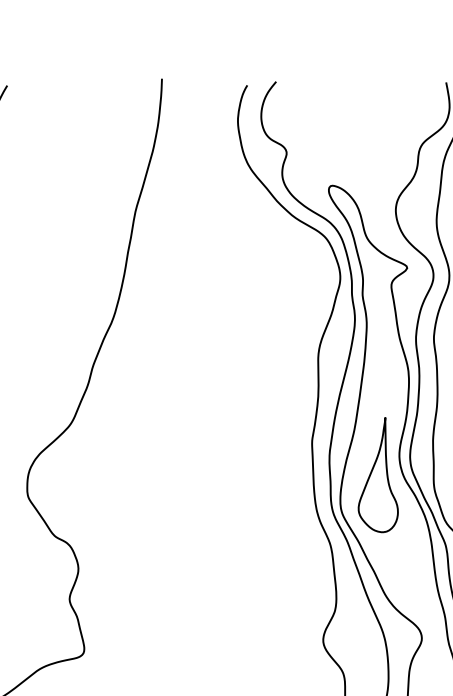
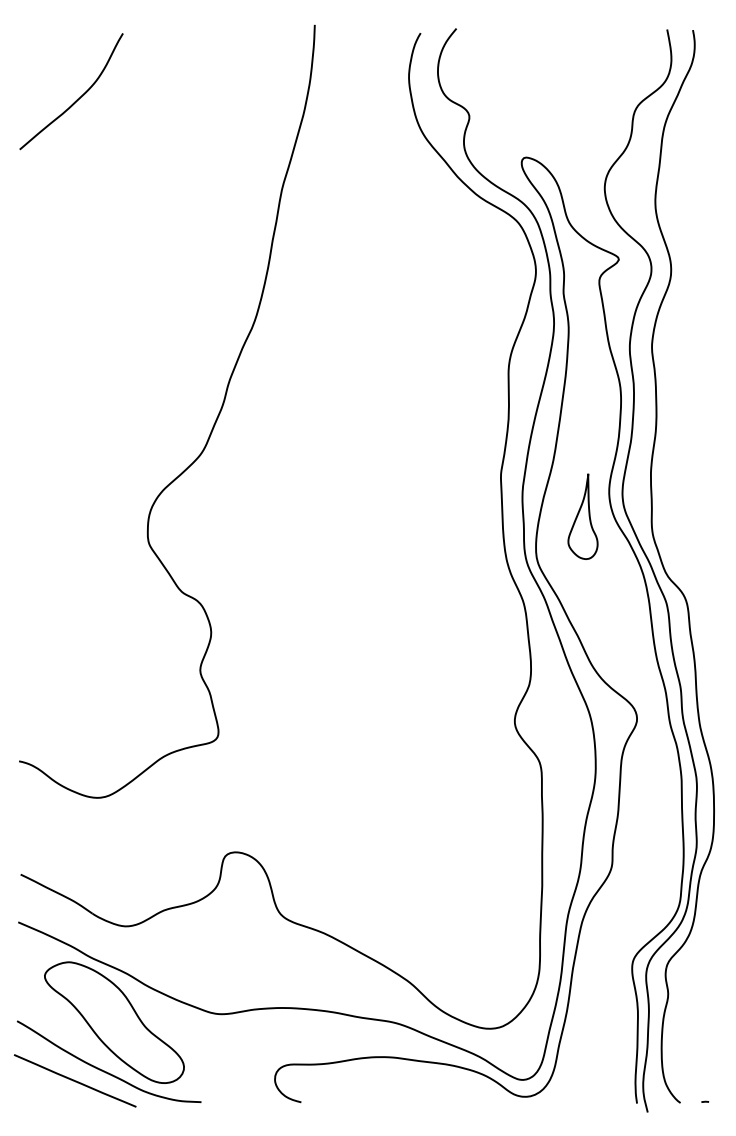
part: (377, 475) -> (582, 516), size x0.6

